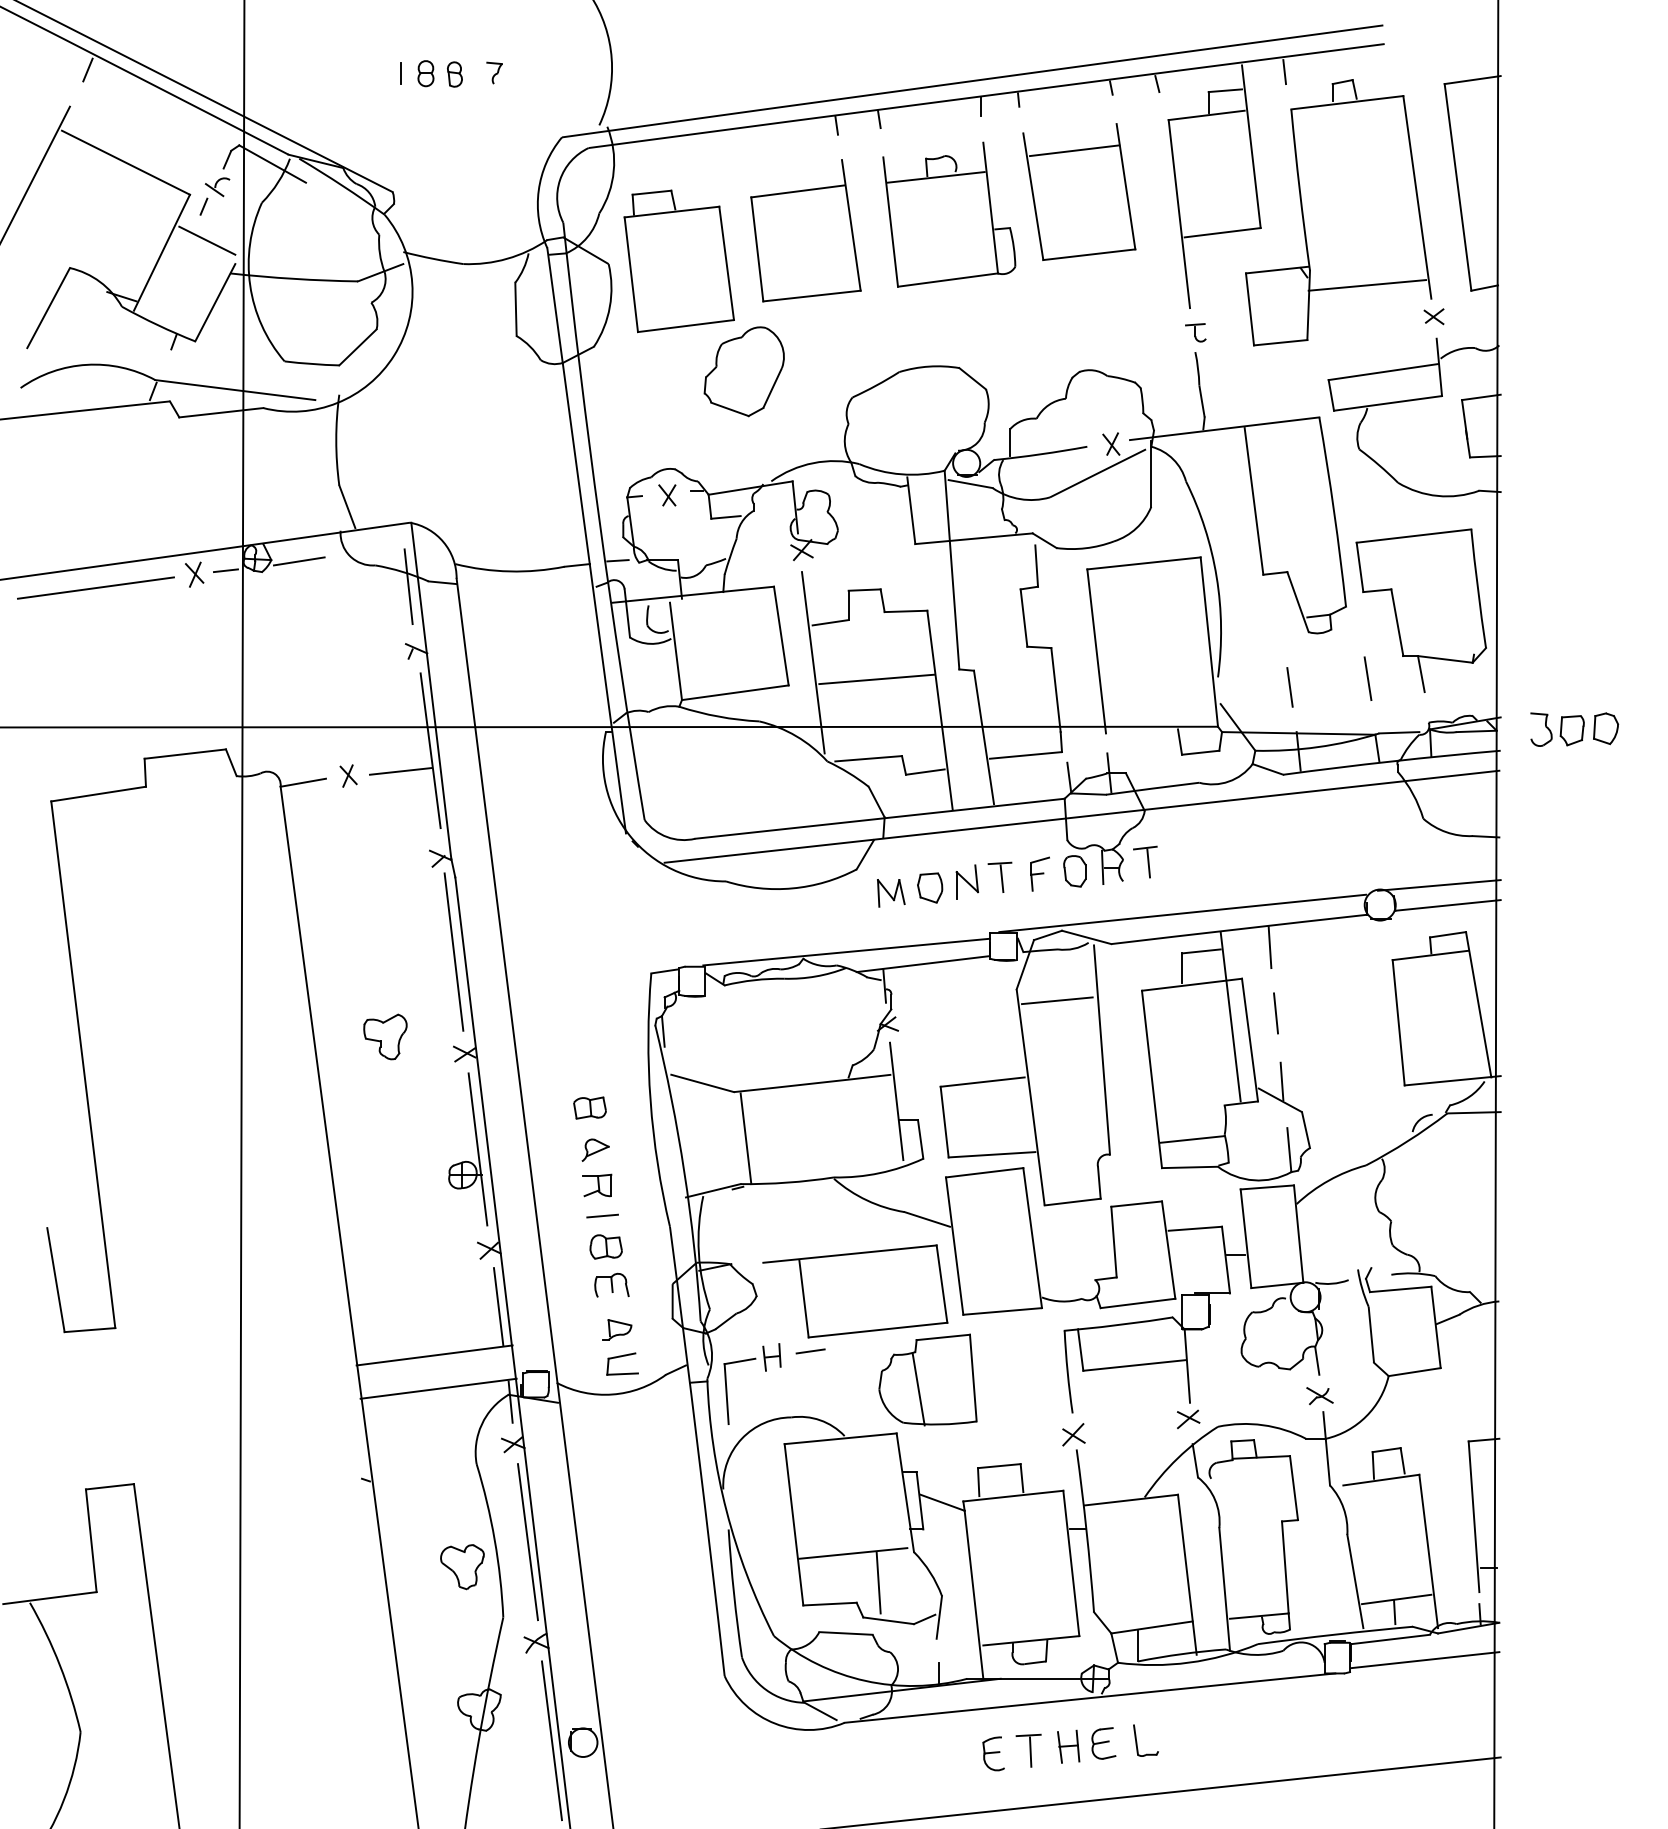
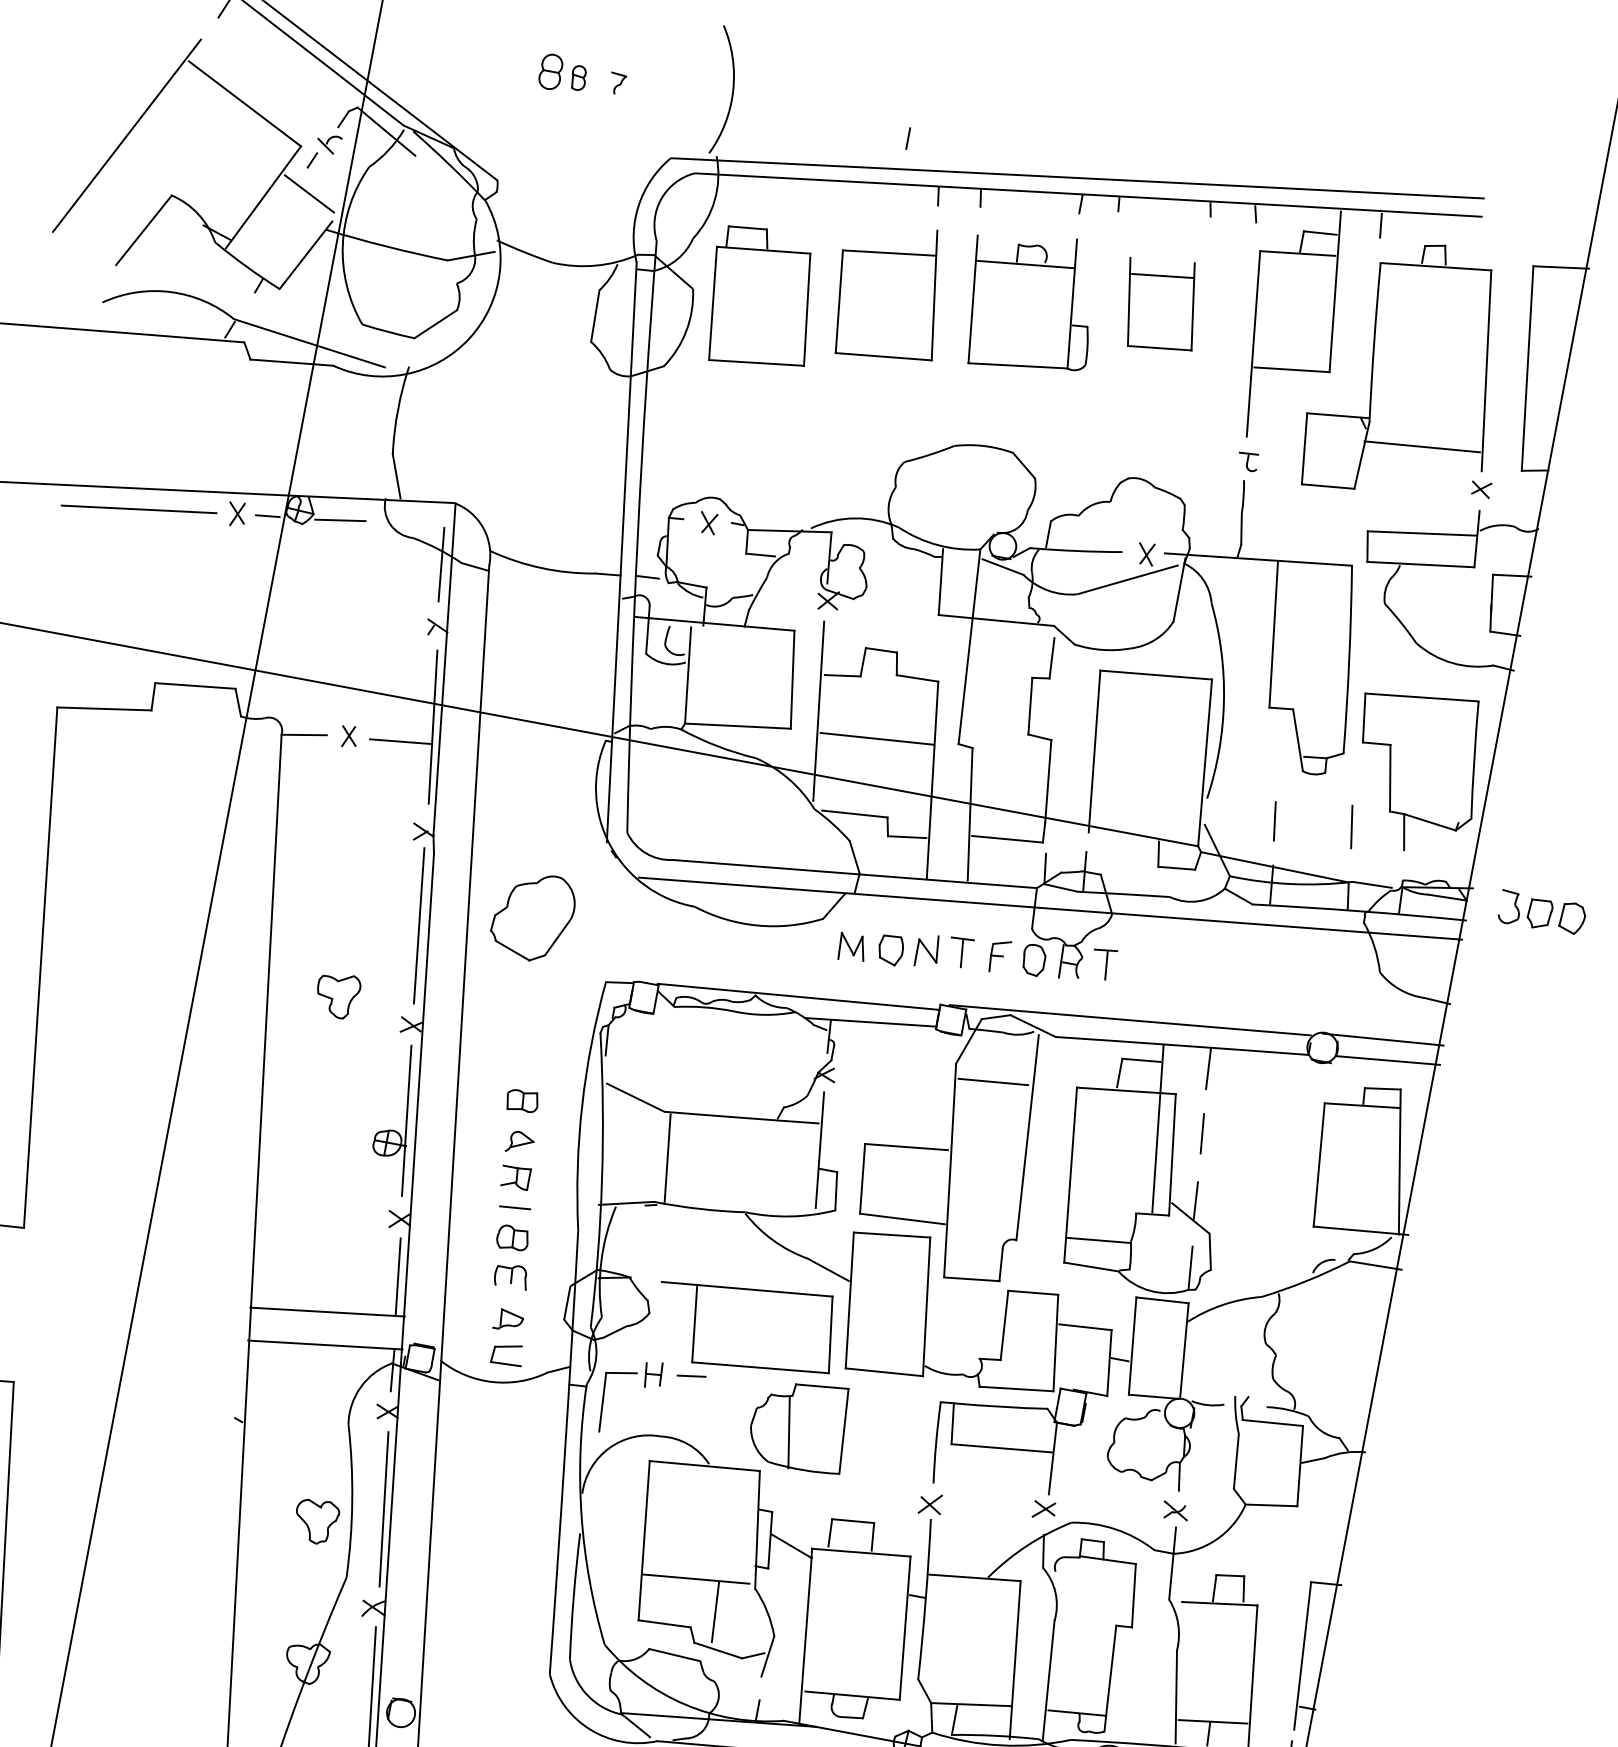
line: (400, 73) -> (908, 138), moved
part: (425, 73) -> (550, 71), size x1.4
part: (1079, 191) -> (1161, 304), size x0.7
part: (743, 371) -> (532, 916), moved

